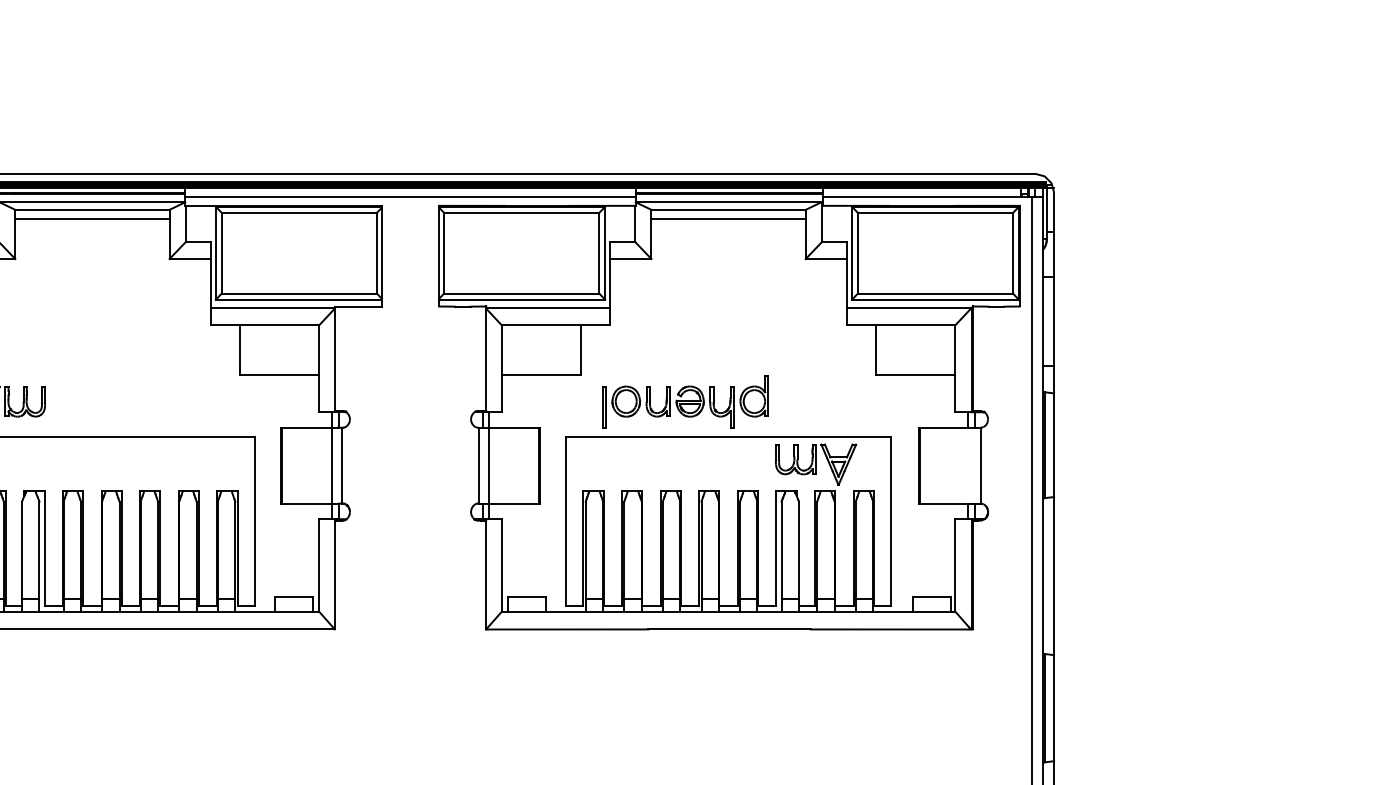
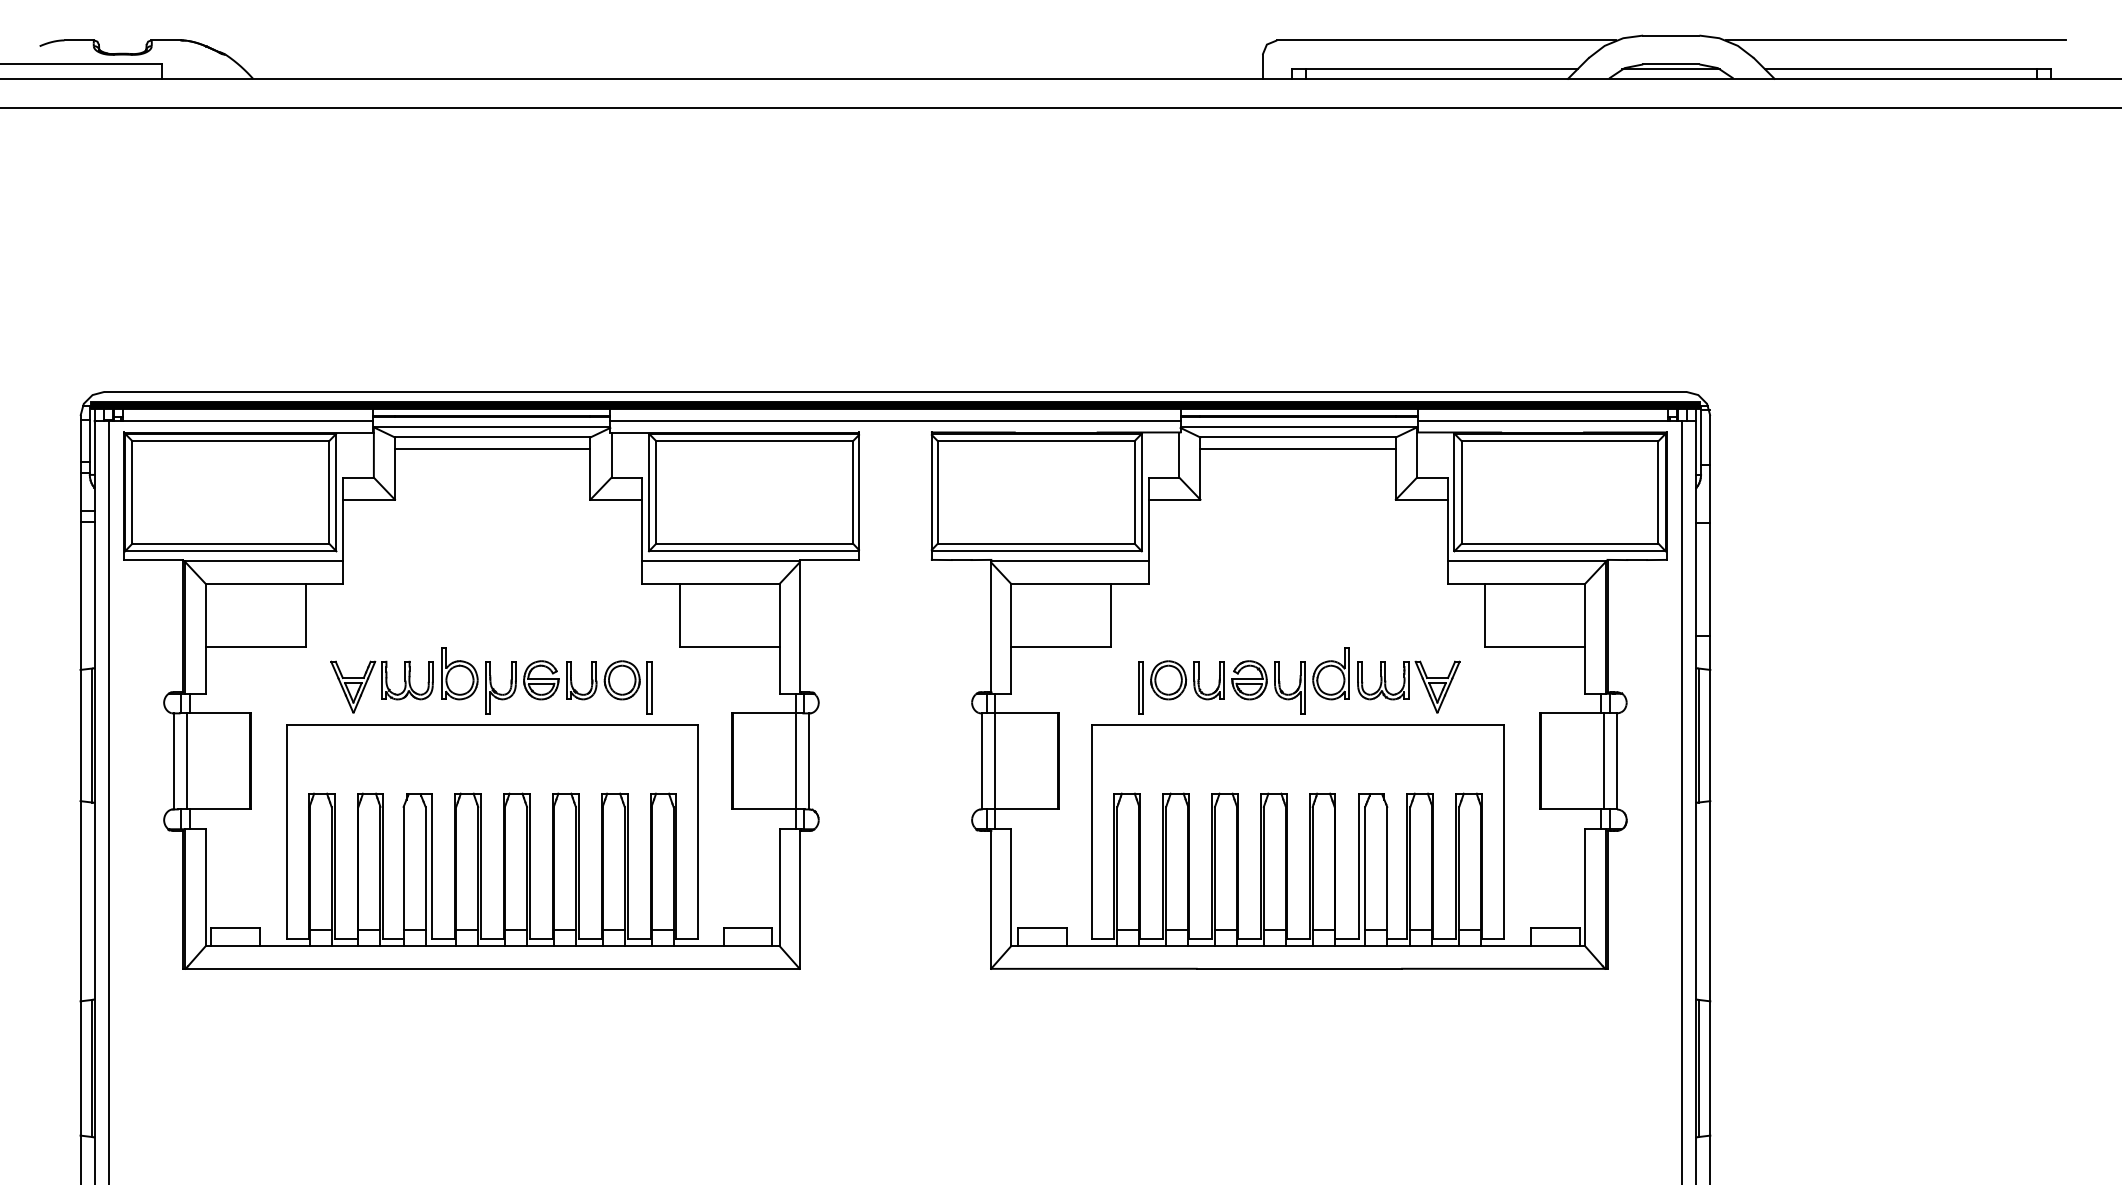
part: (134, 401) -> (546, 680), added
part: (815, 464) -> (1408, 686), moved
line: (969, 465) -> (1603, 761), added

